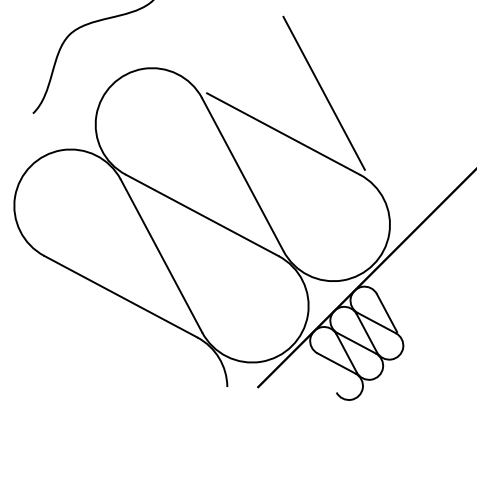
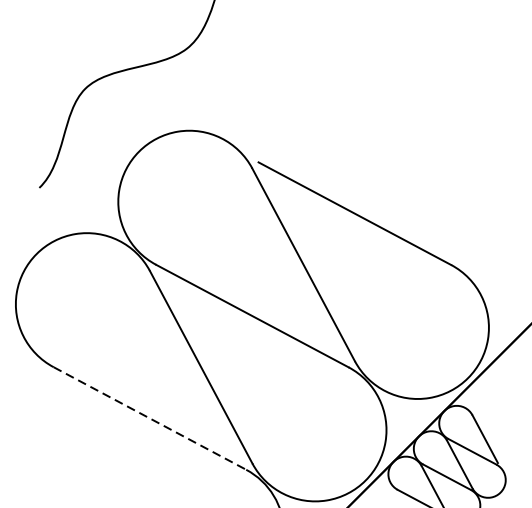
line: (323, 92) -> (405, 161), removed
line: (120, 296) -> (149, 418), solid -> dashed

